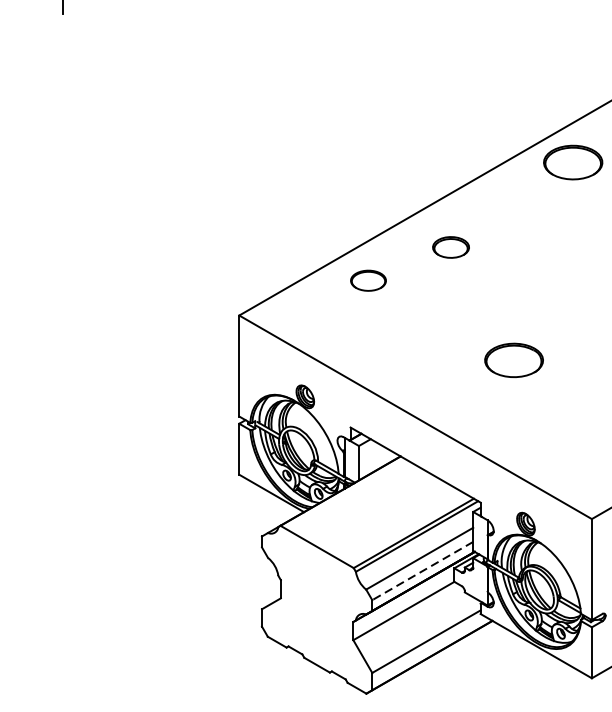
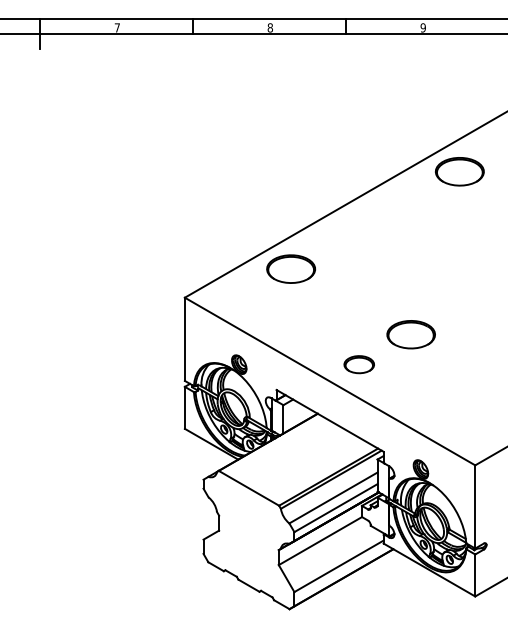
part: (450, 247) -> (358, 364), moved
part: (368, 280) -> (291, 268), size x1.67
line: (422, 571) -> (335, 508), dashed -> solid

